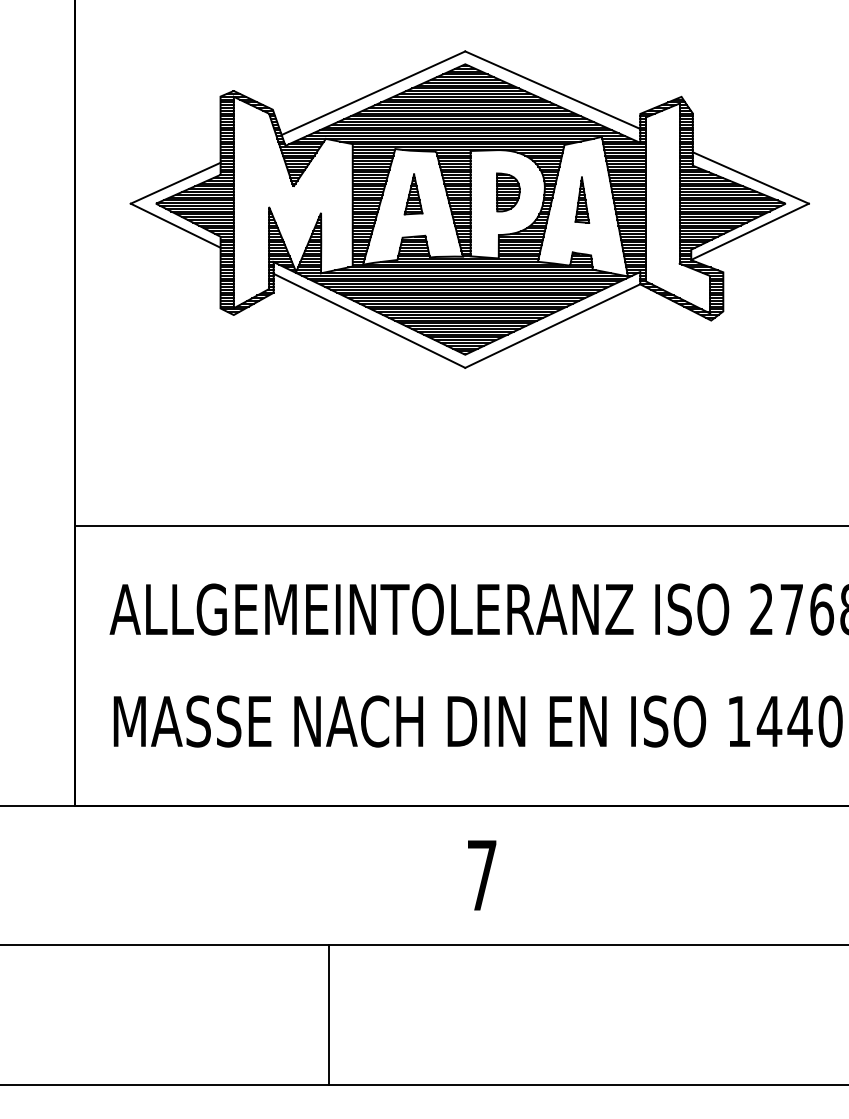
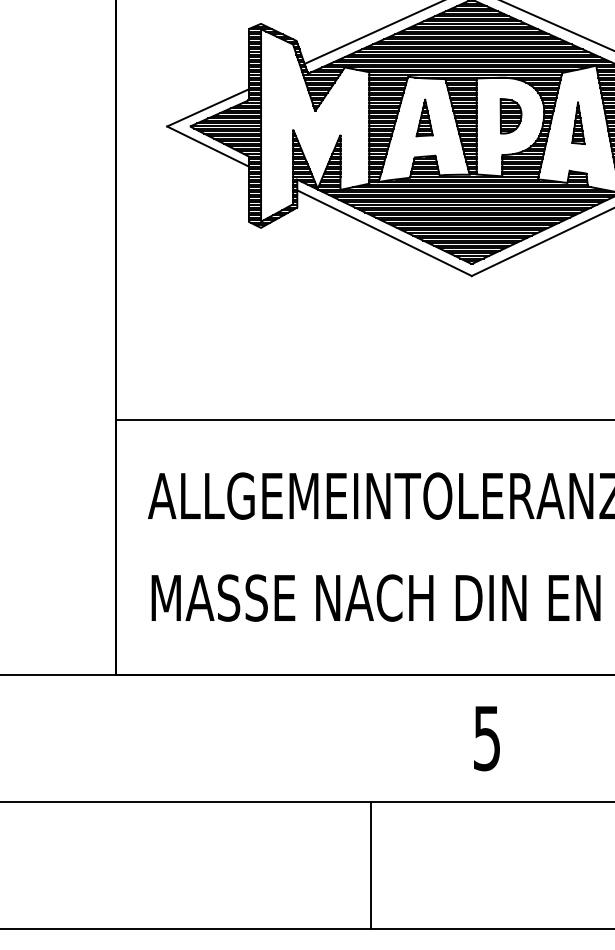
text: (481, 875) -> (486, 738), 7 -> 5
line: (328, 1015) -> (370, 865), moved

